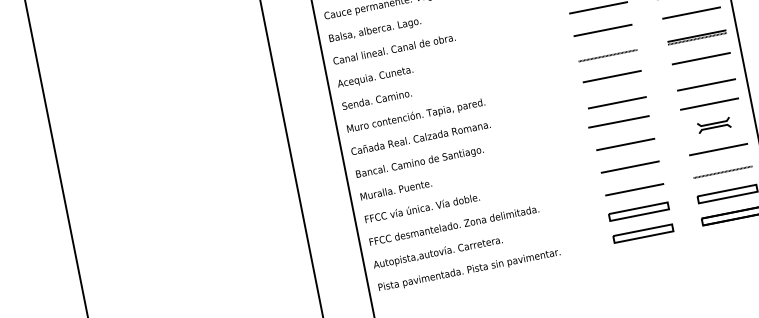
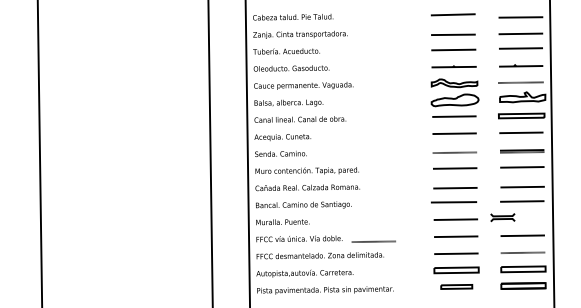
part: (713, 125) -> (502, 217), moved
line: (521, 193) -> (373, 241), added
part: (642, 233) -> (456, 286), size x0.7

